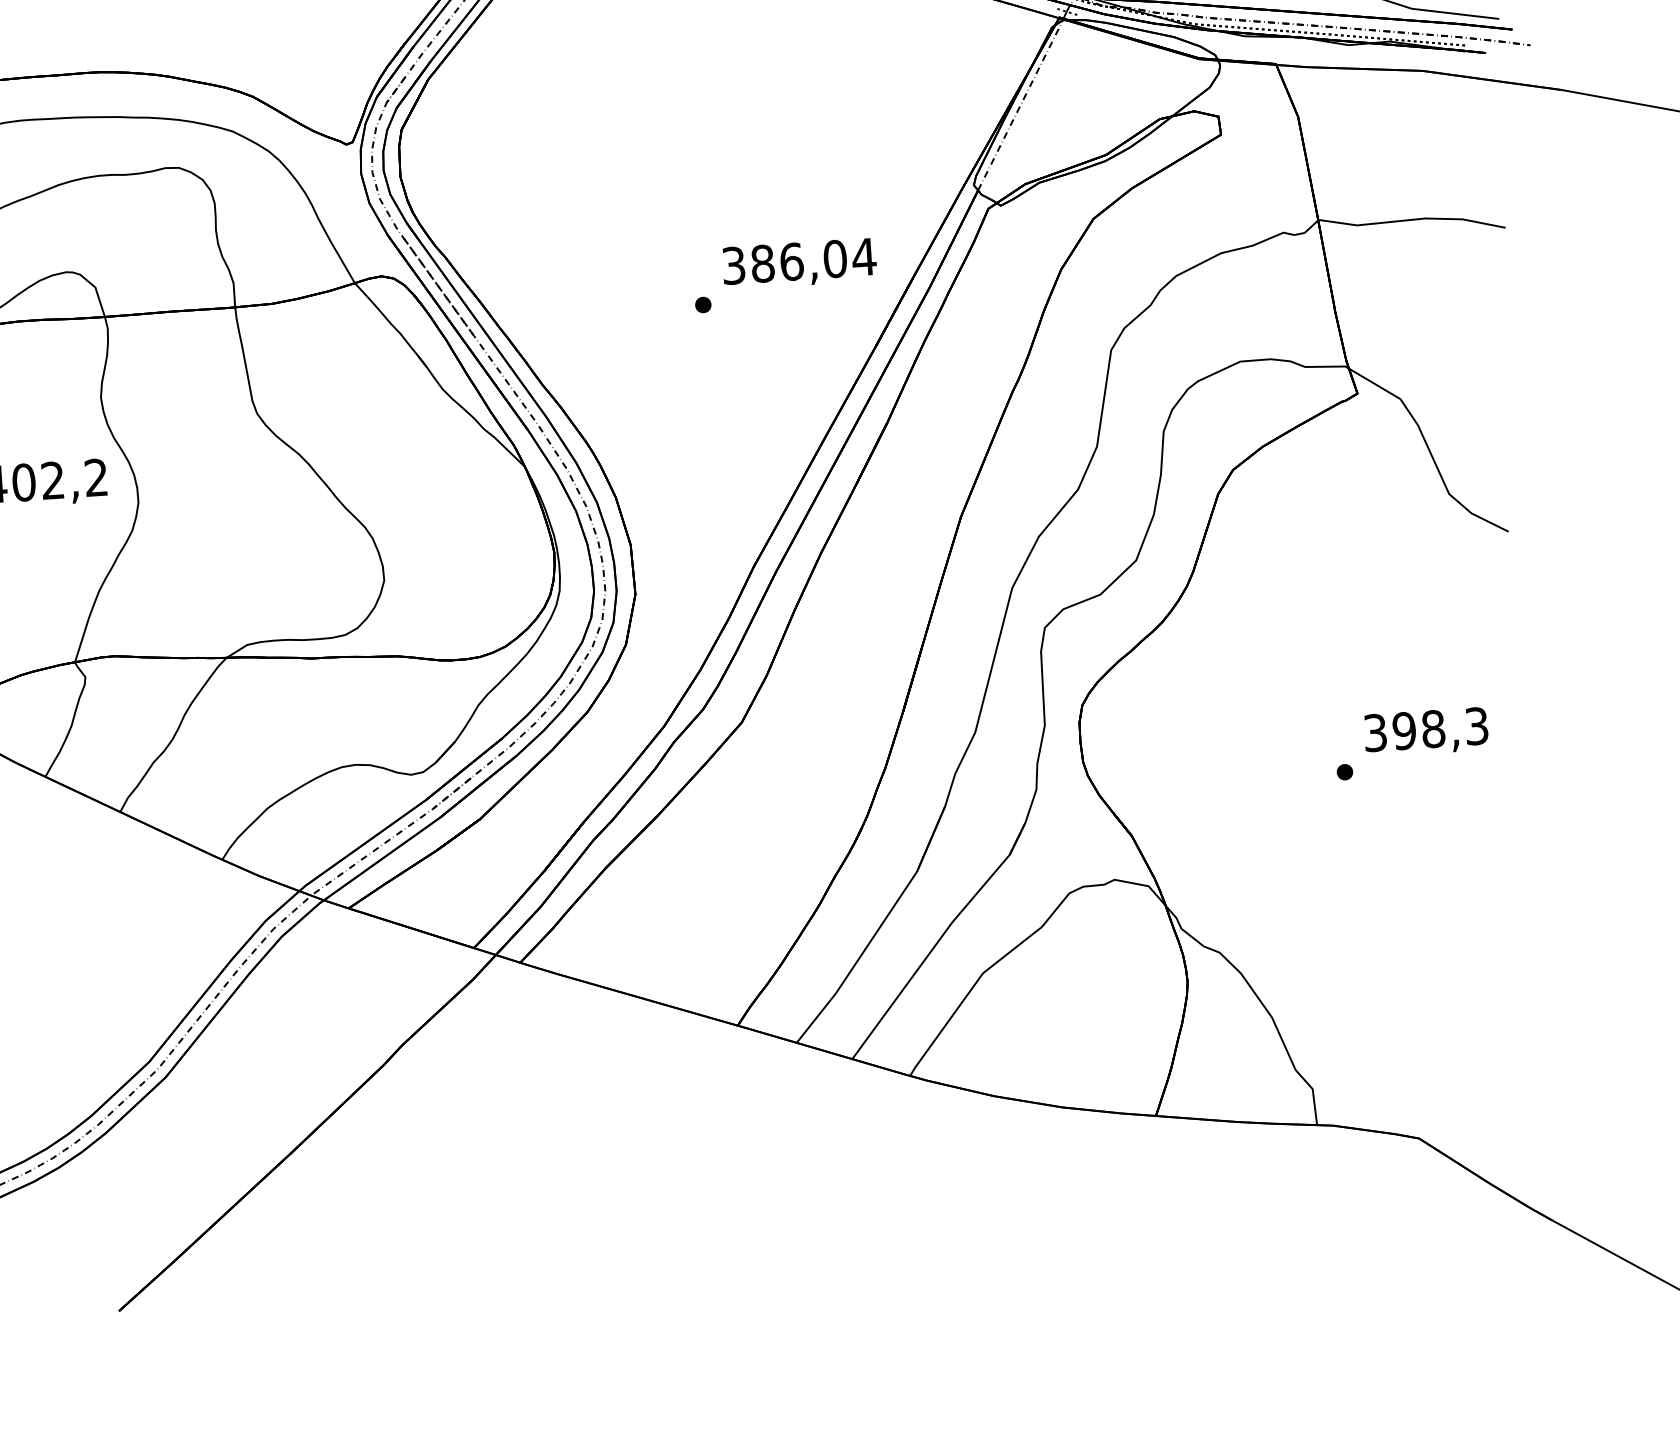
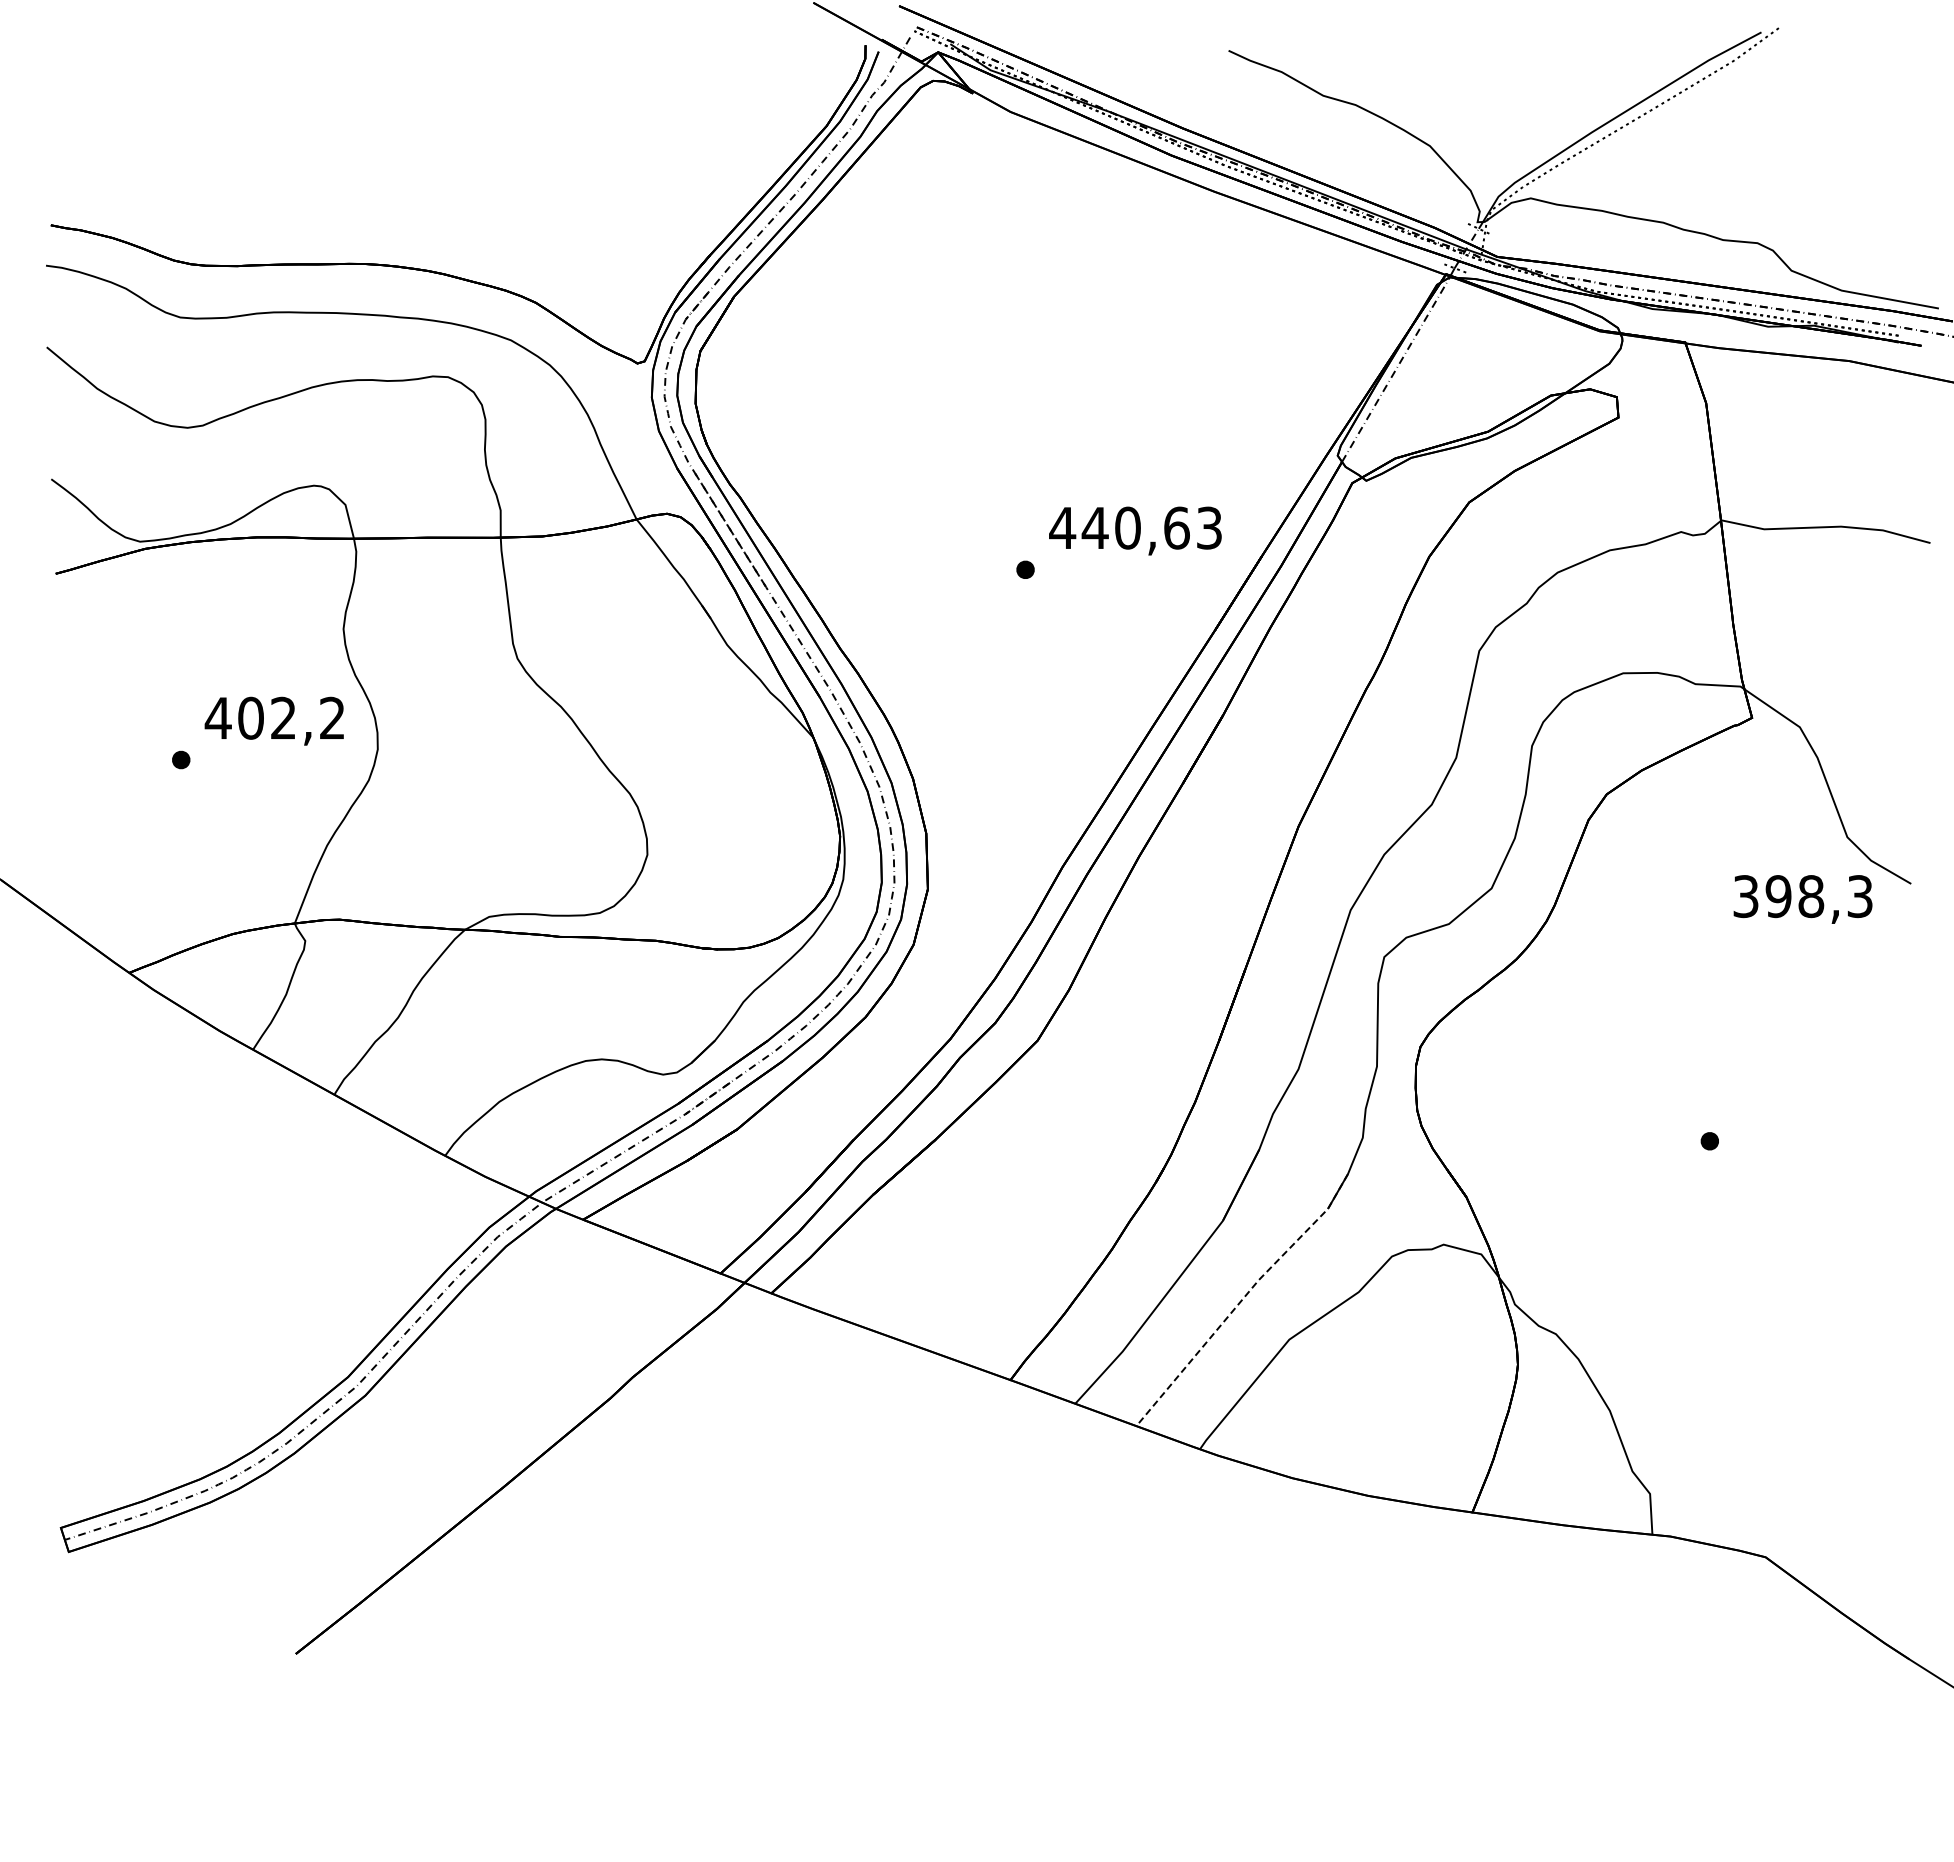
text: (798, 260) -> (1135, 527), 386,04 -> 440,63
text: (1425, 732) -> (1802, 899), moved
line: (939, 939) -> (1243, 1298), solid -> dashed

